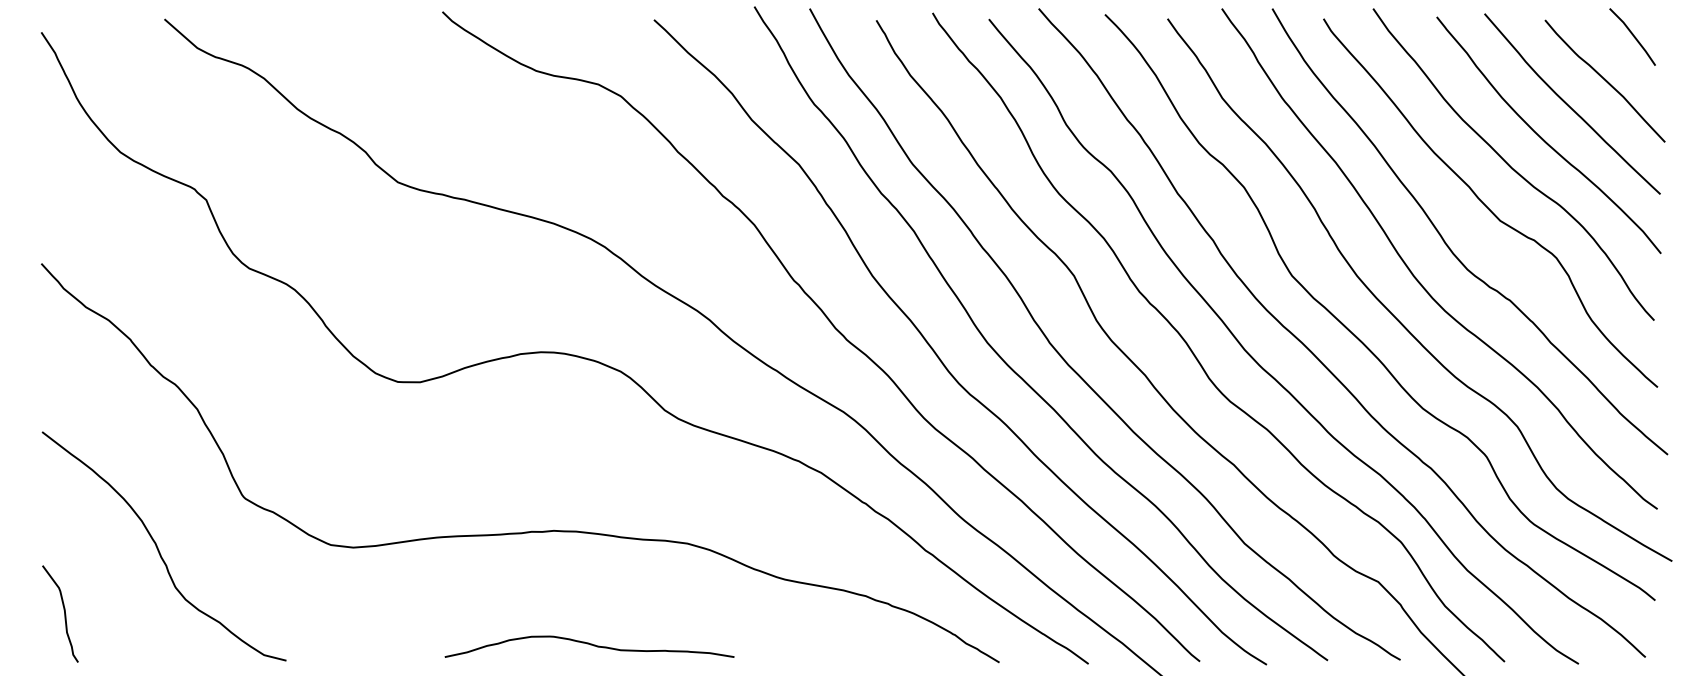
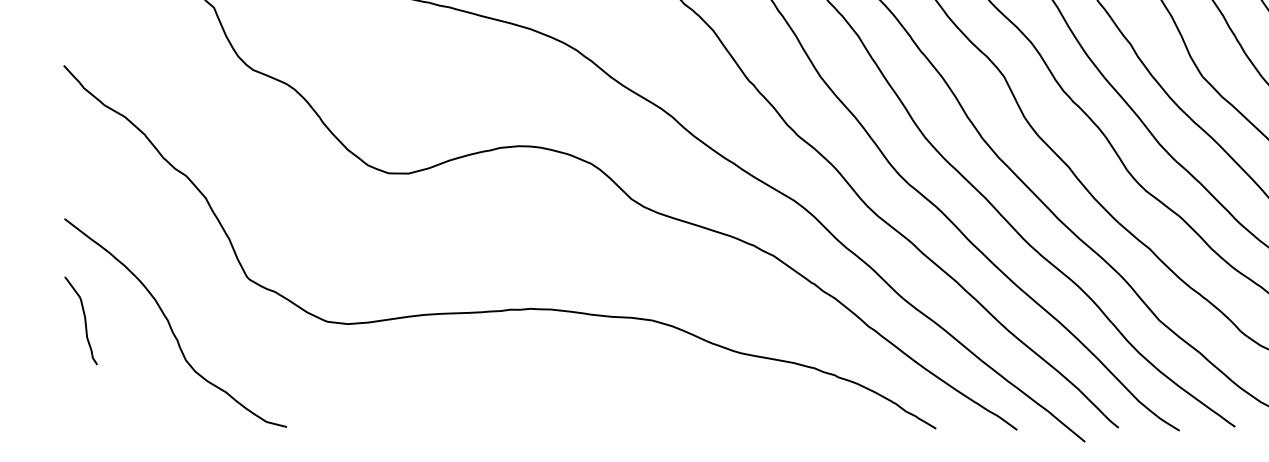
curve: (64, 613) -> (84, 320), moved
curve: (590, 645) -> (563, 413), removed

